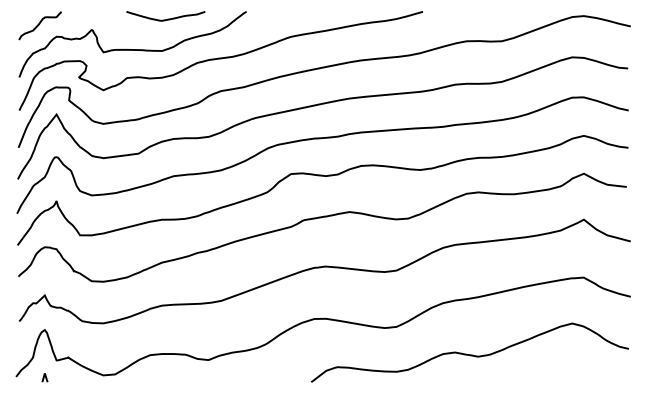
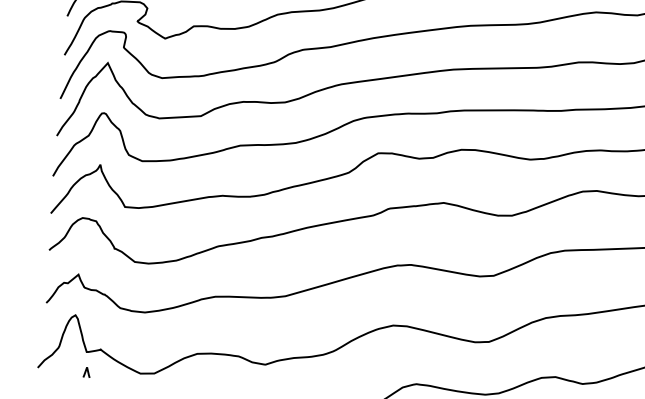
line: (44, 377) -> (86, 372), moved

